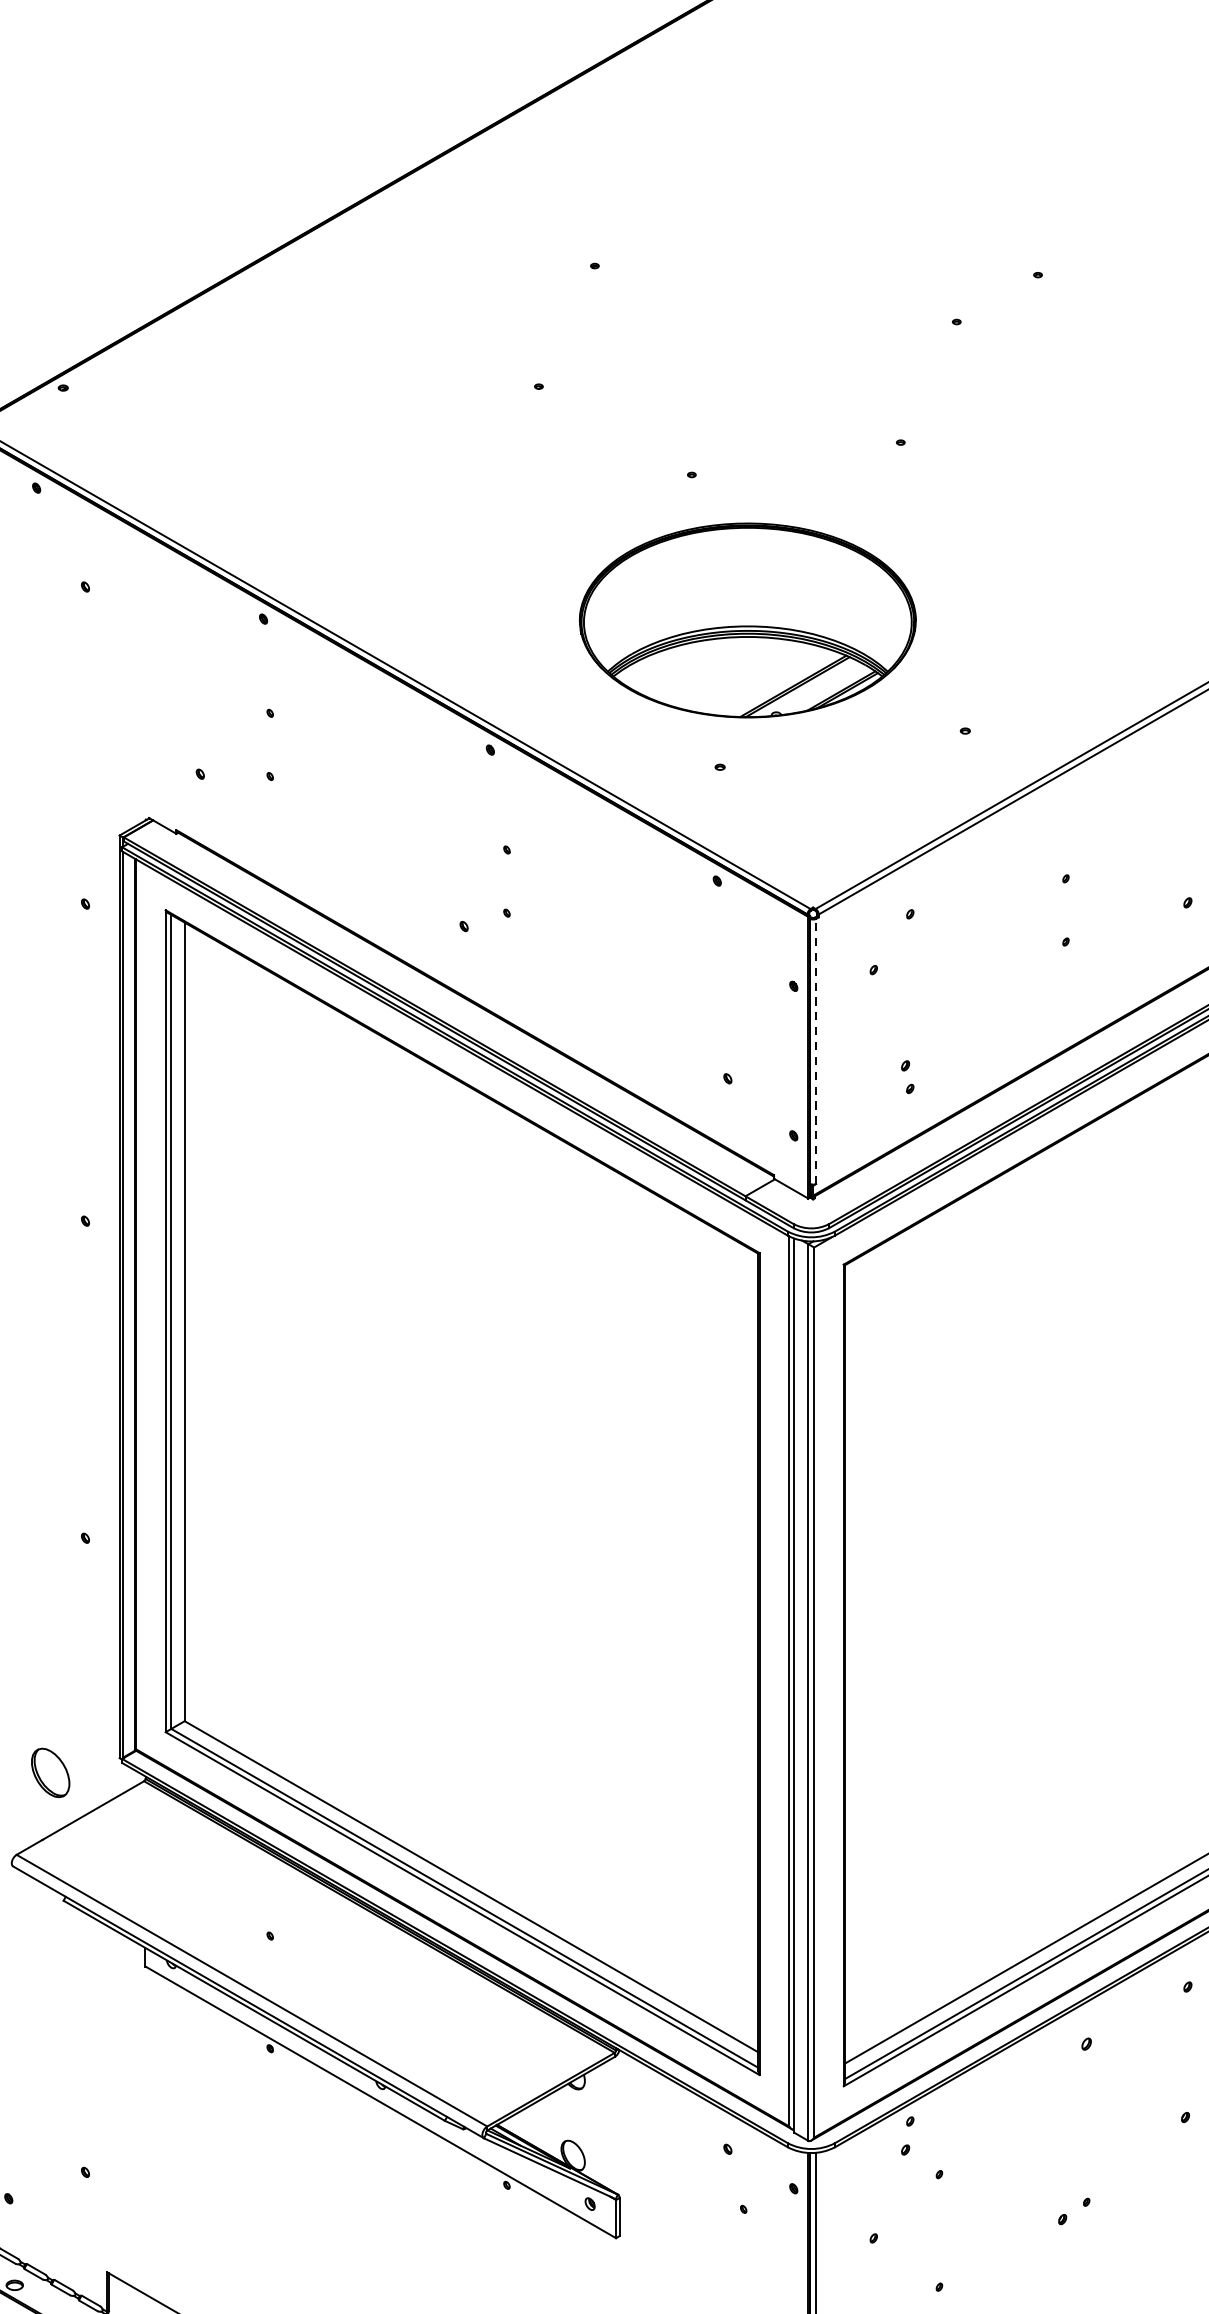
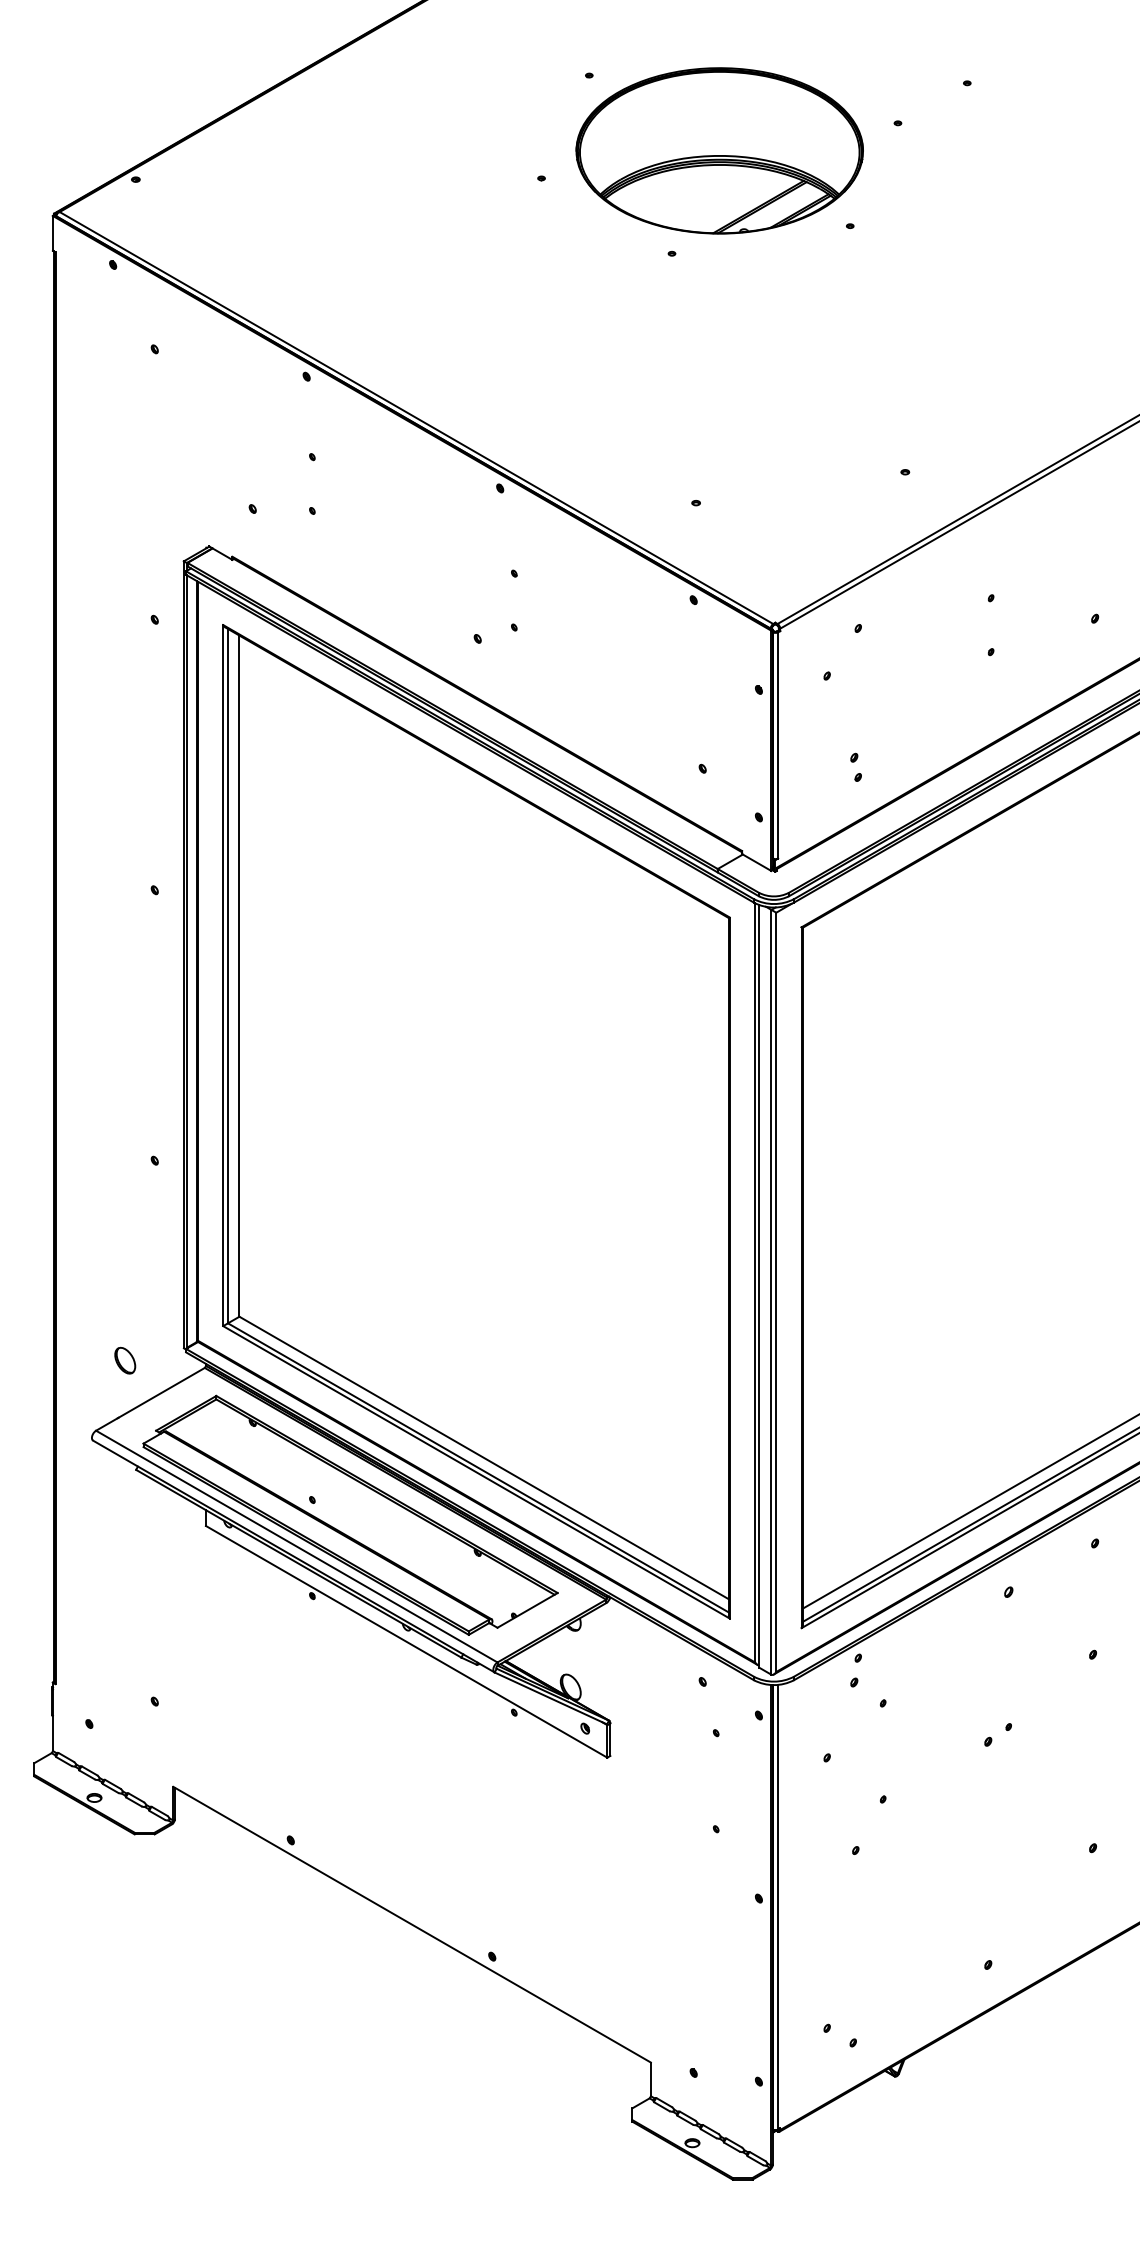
part: (747, 620) -> (719, 150), moved
line: (816, 1050) -> (778, 744), dashed -> solid
part: (51, 1772) -> (125, 1360), size x0.62
part: (314, 1953) -> (350, 1514), added

